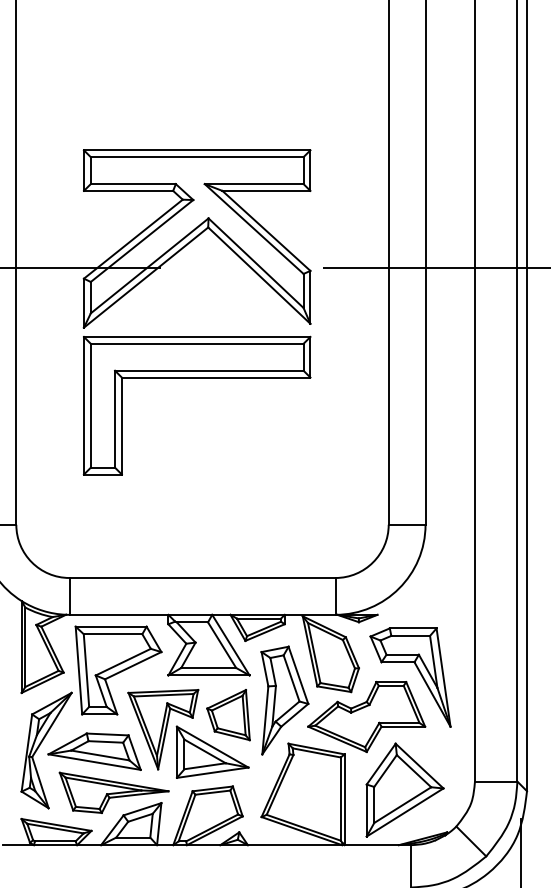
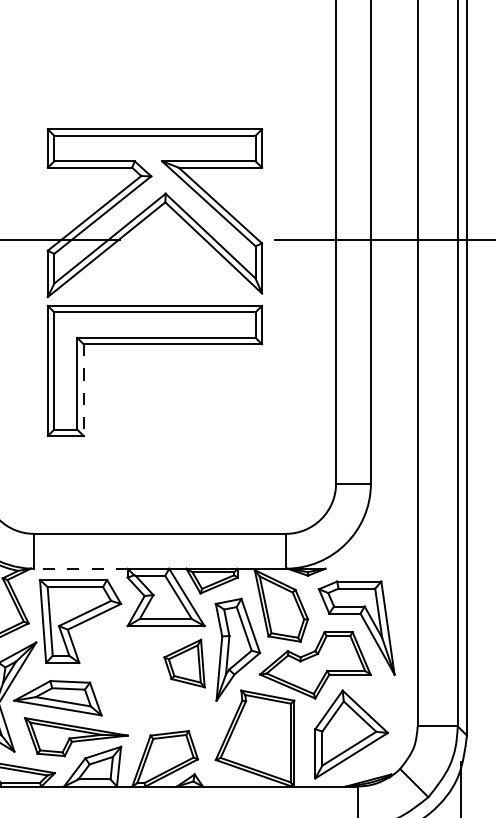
line: (121, 426) -> (83, 390), solid -> dashed
line: (118, 614) -> (80, 568), solid -> dashed
part: (188, 733) -> (146, 680), removed

